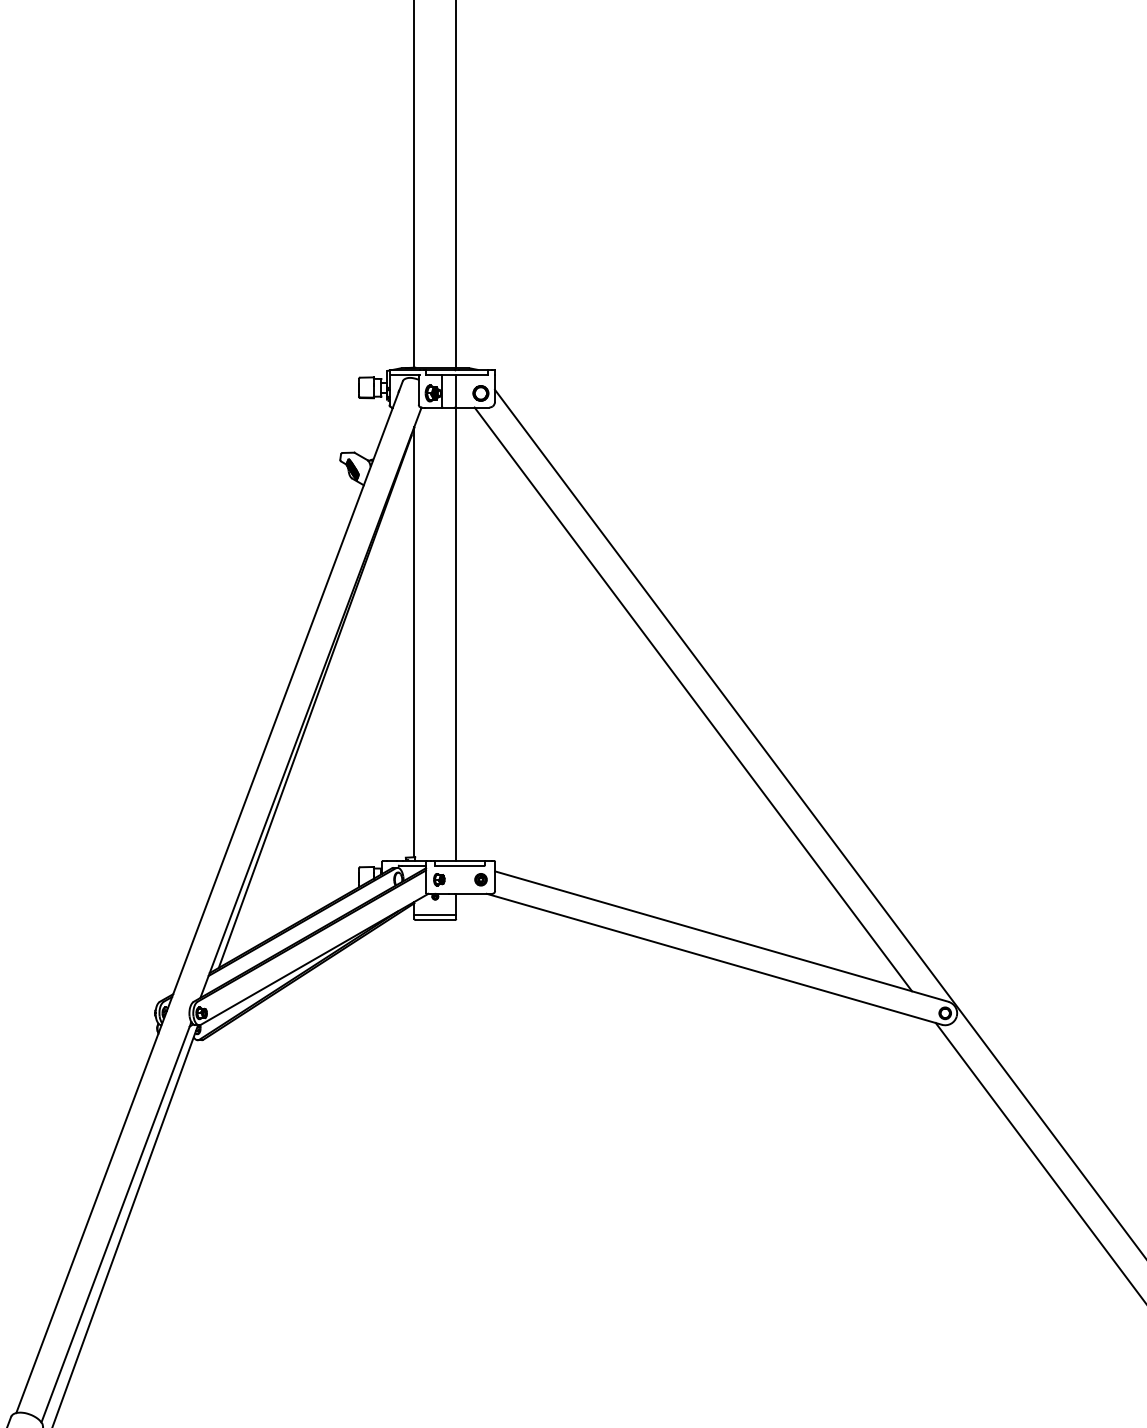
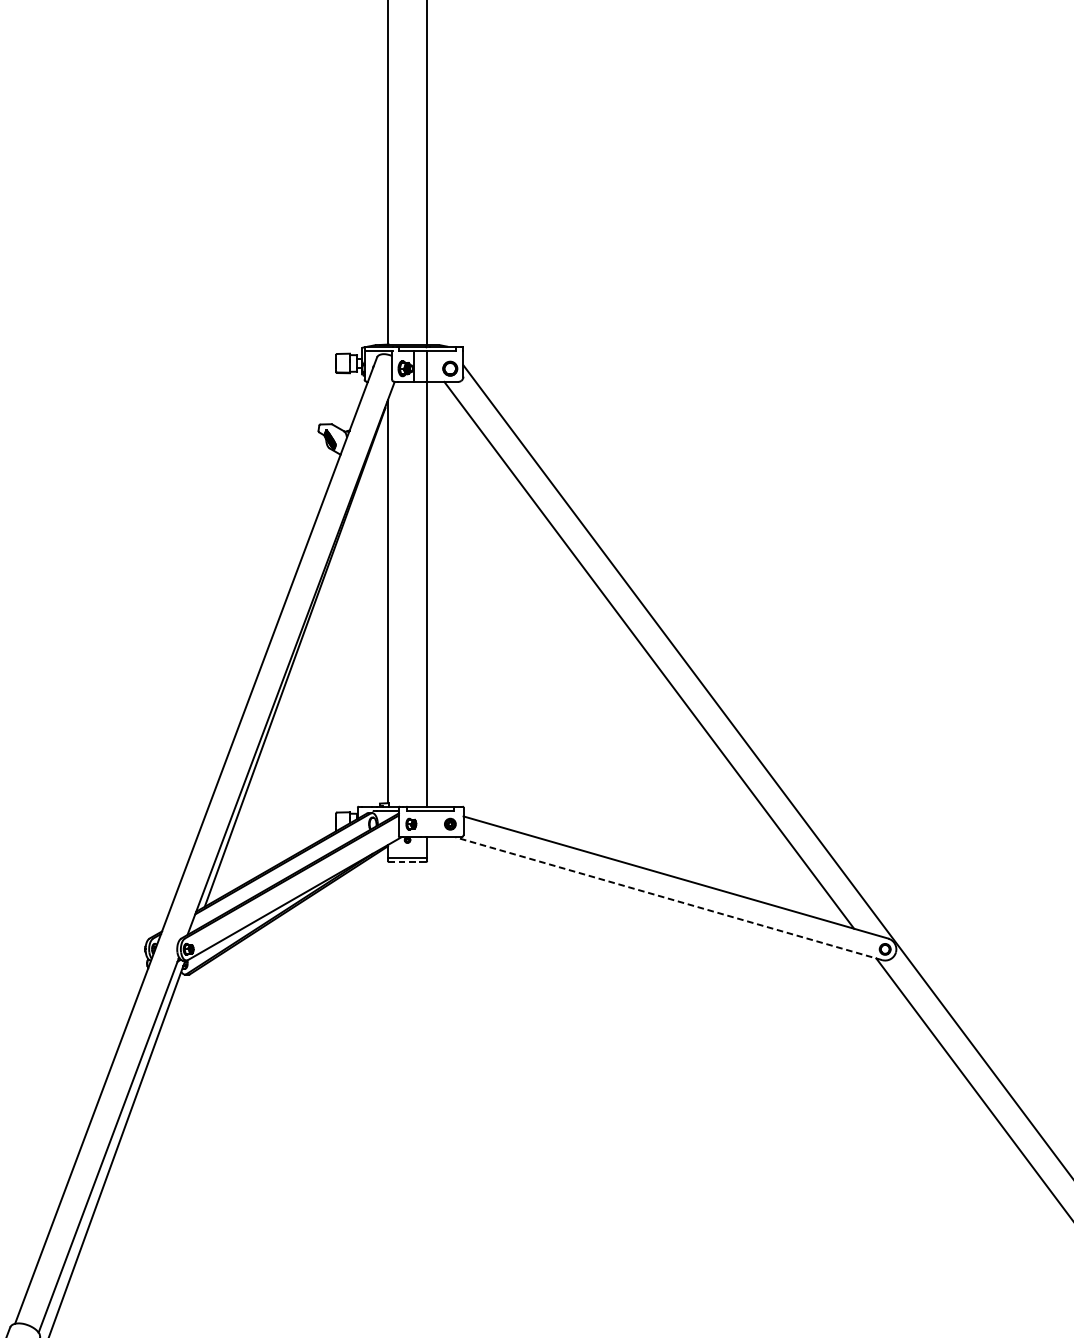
line: (435, 920) -> (407, 862), solid -> dashed
line: (714, 959) -> (669, 898), solid -> dashed

